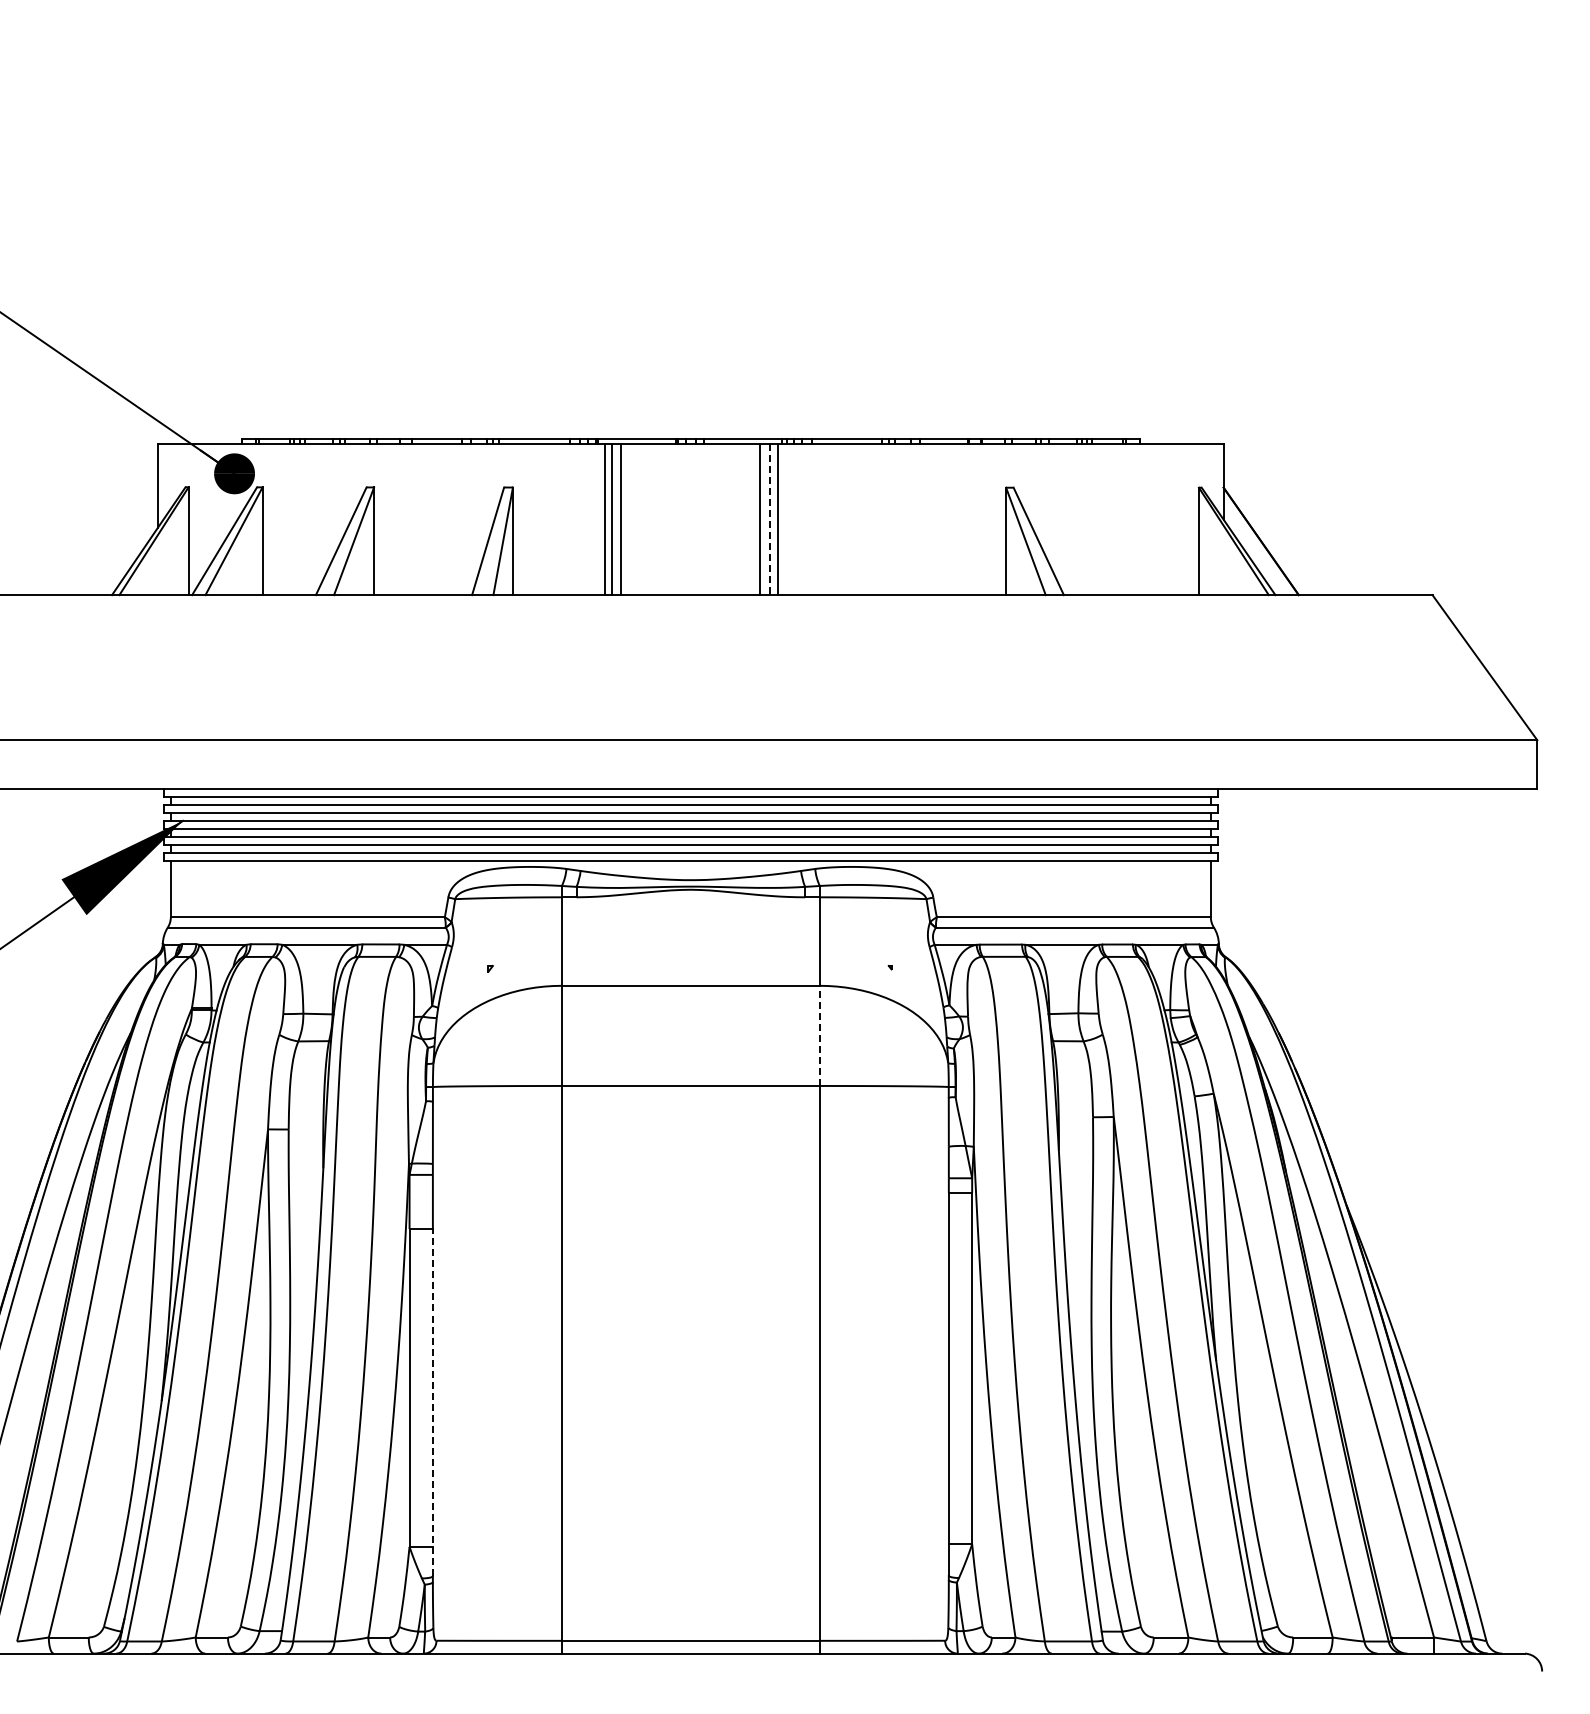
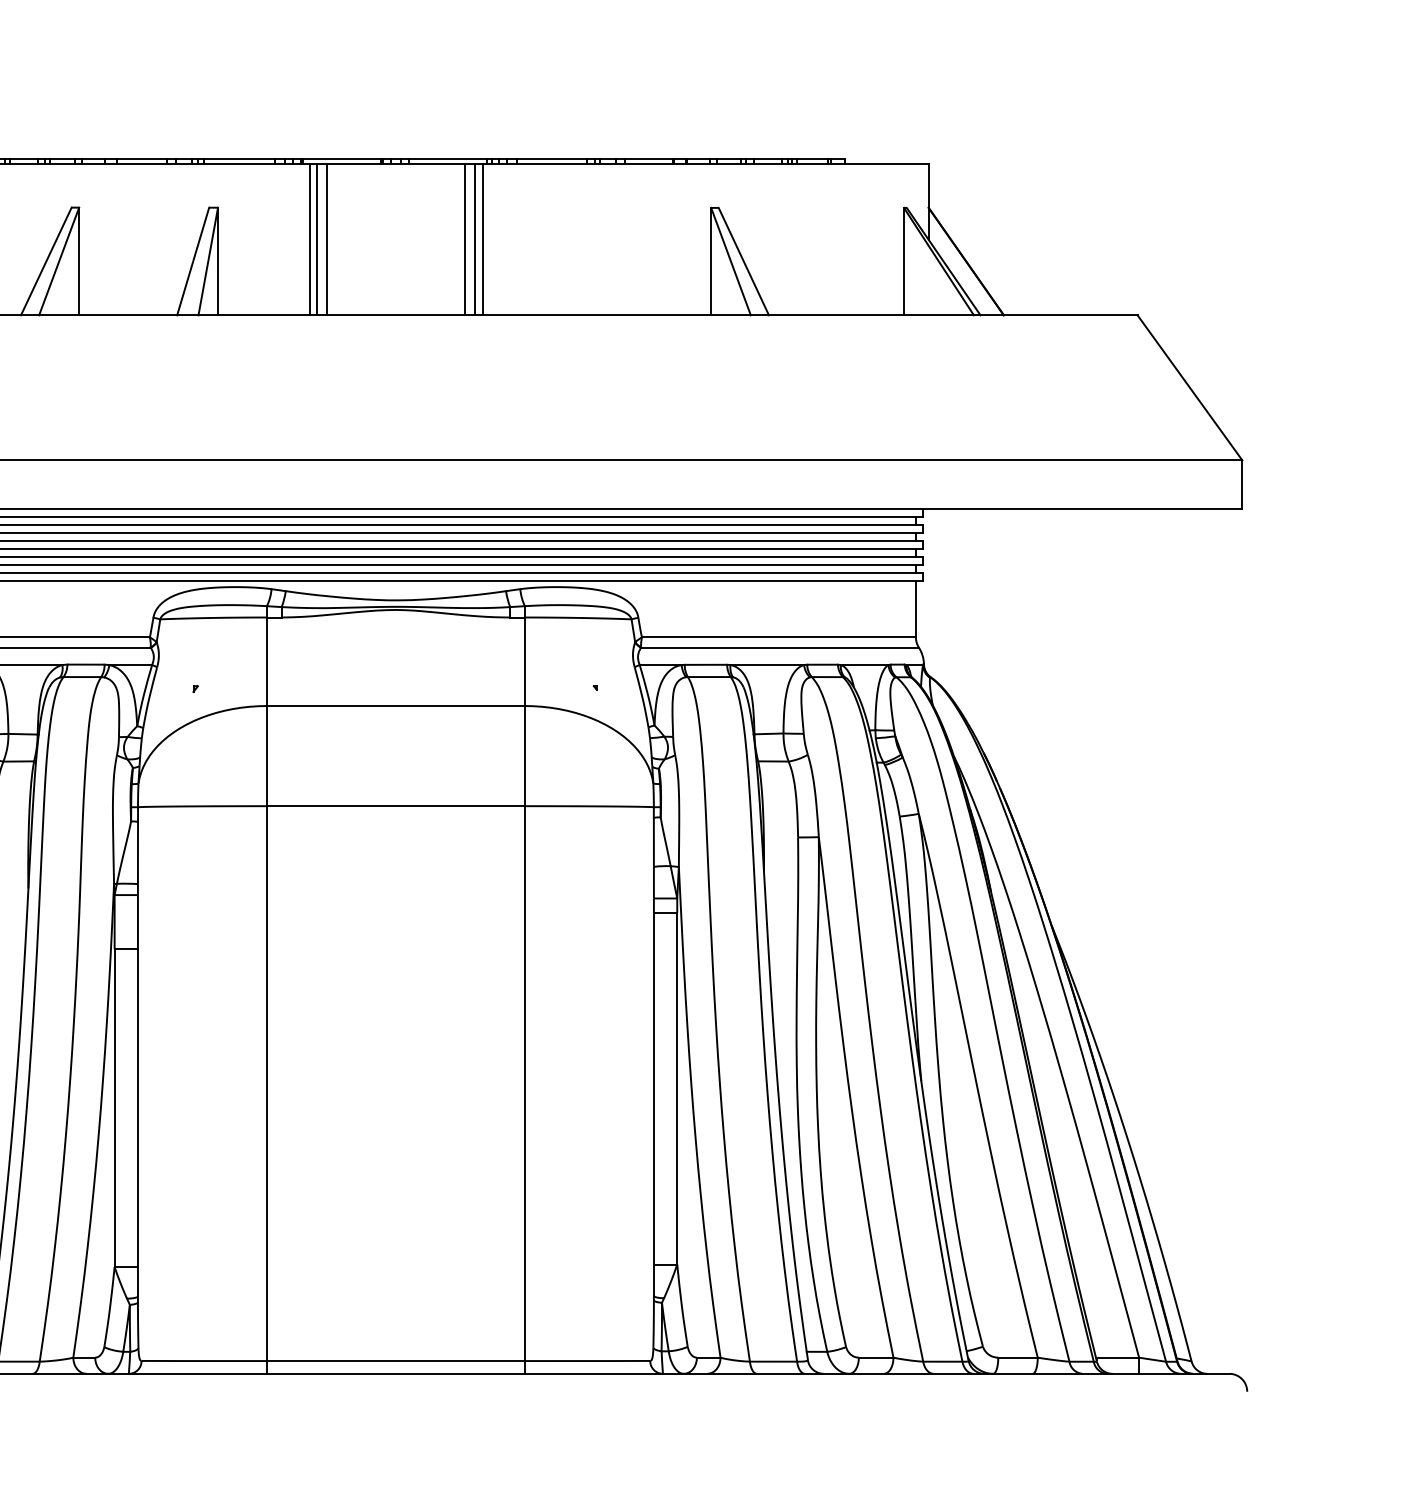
line: (769, 519) -> (474, 239), dashed -> solid
line: (819, 1035) -> (524, 755), dashed -> solid
line: (432, 1402) -> (137, 1122), dashed -> solid

